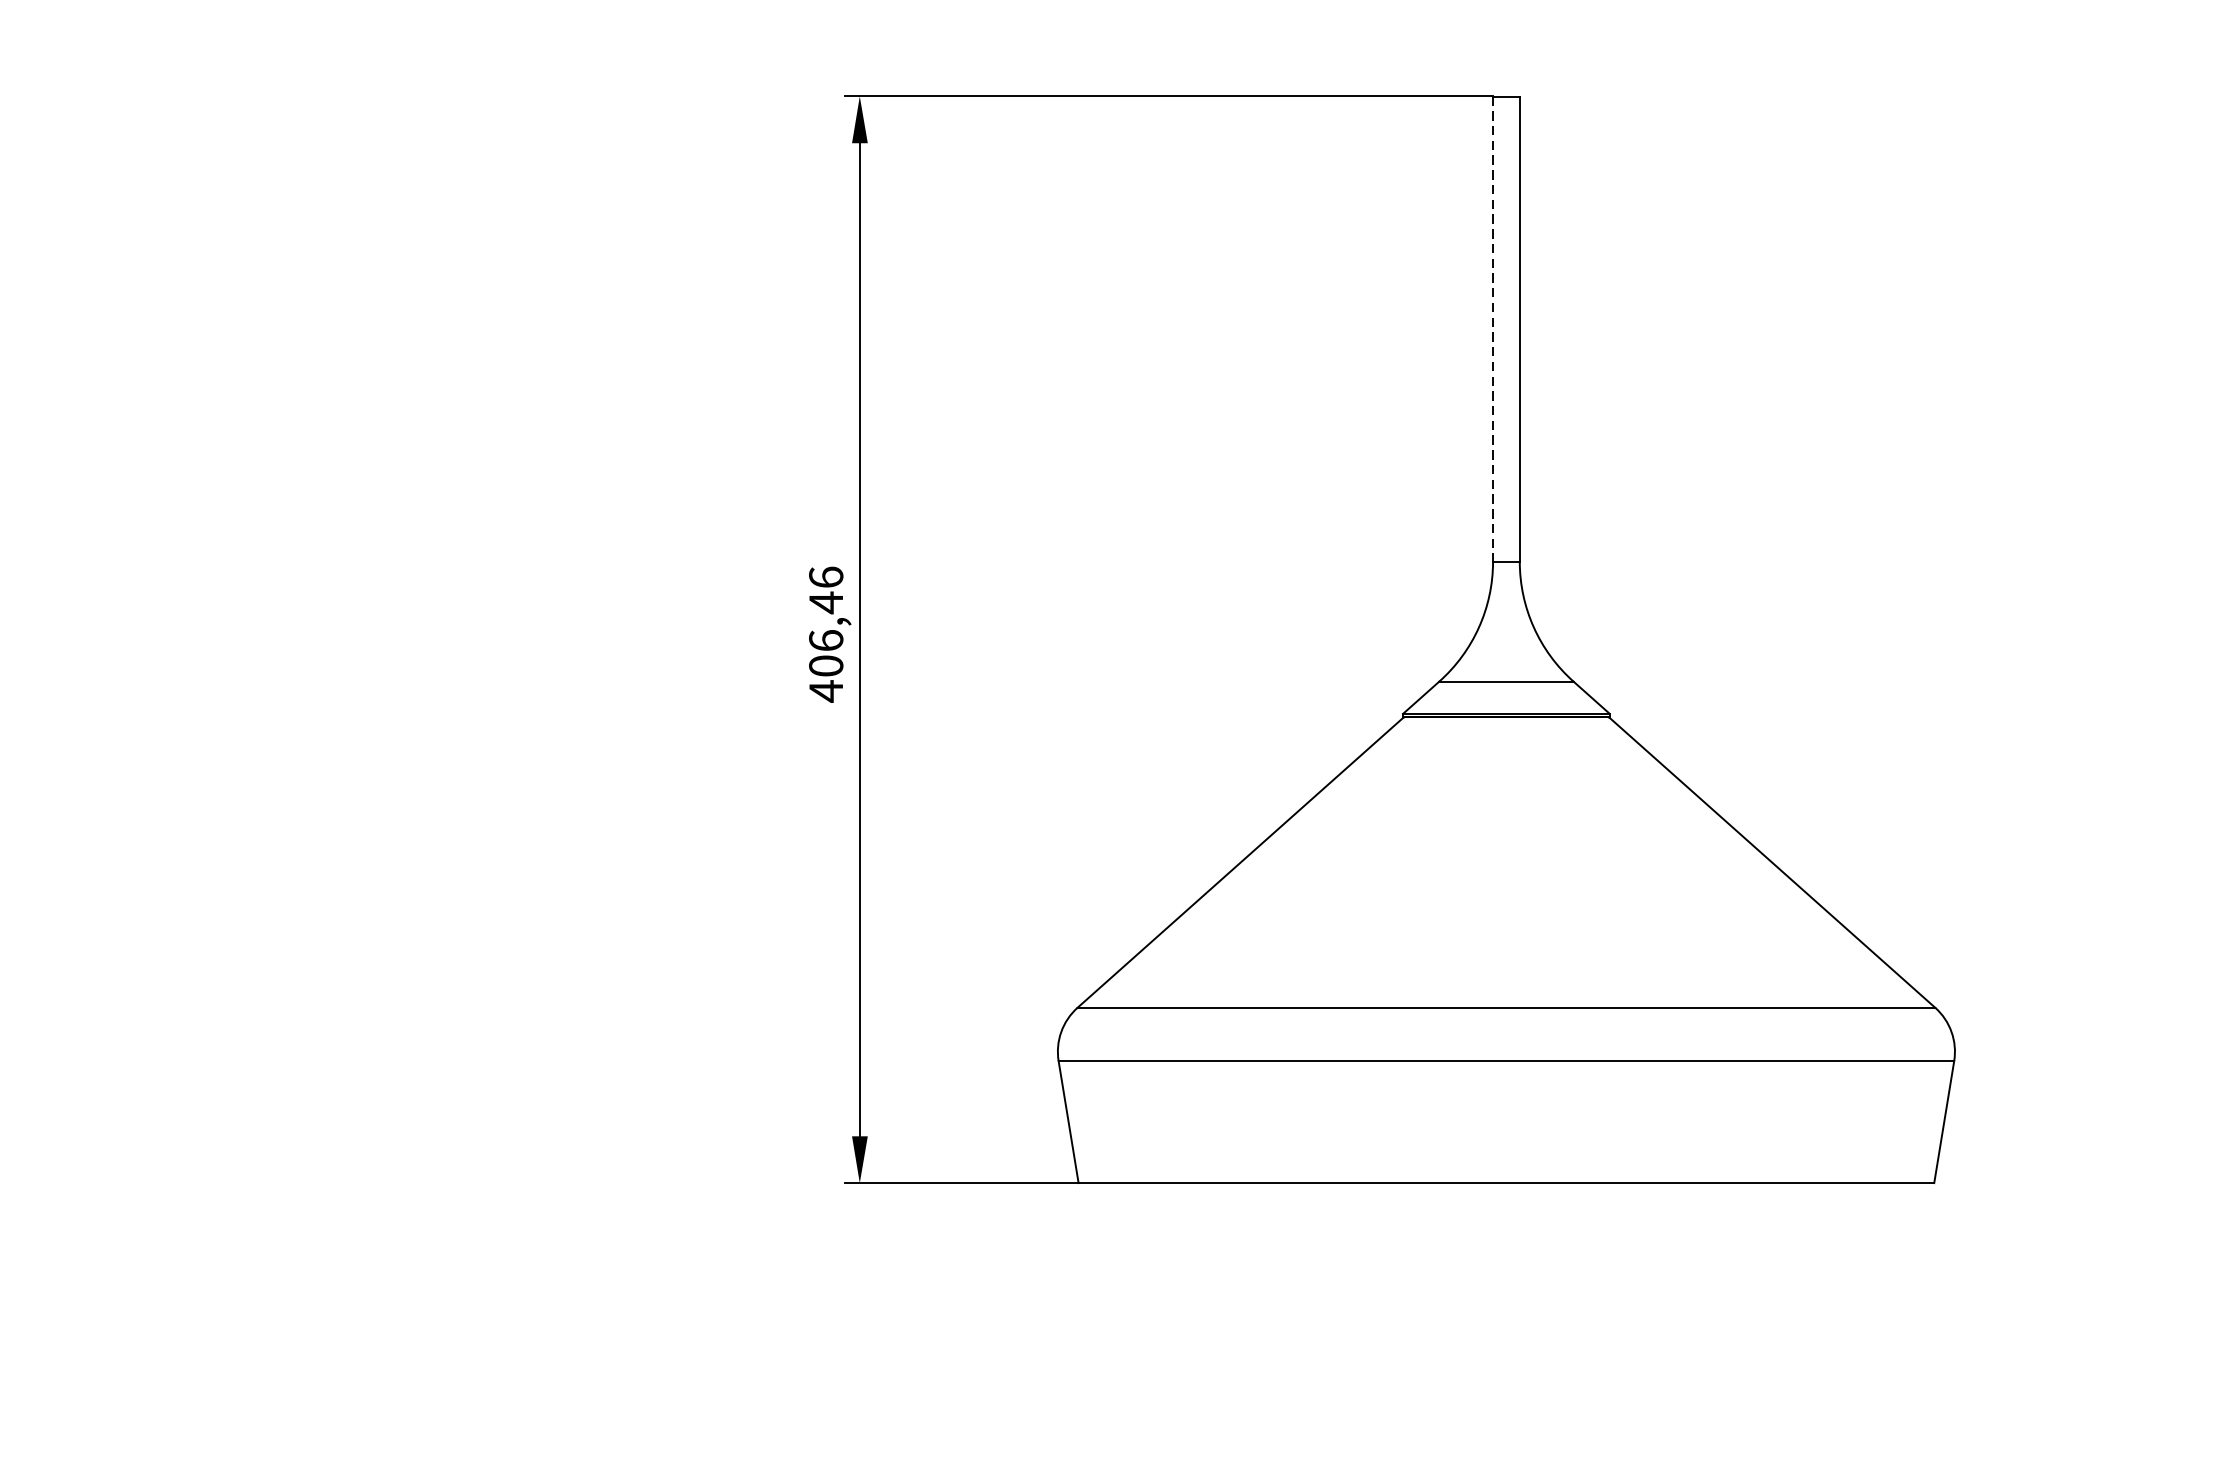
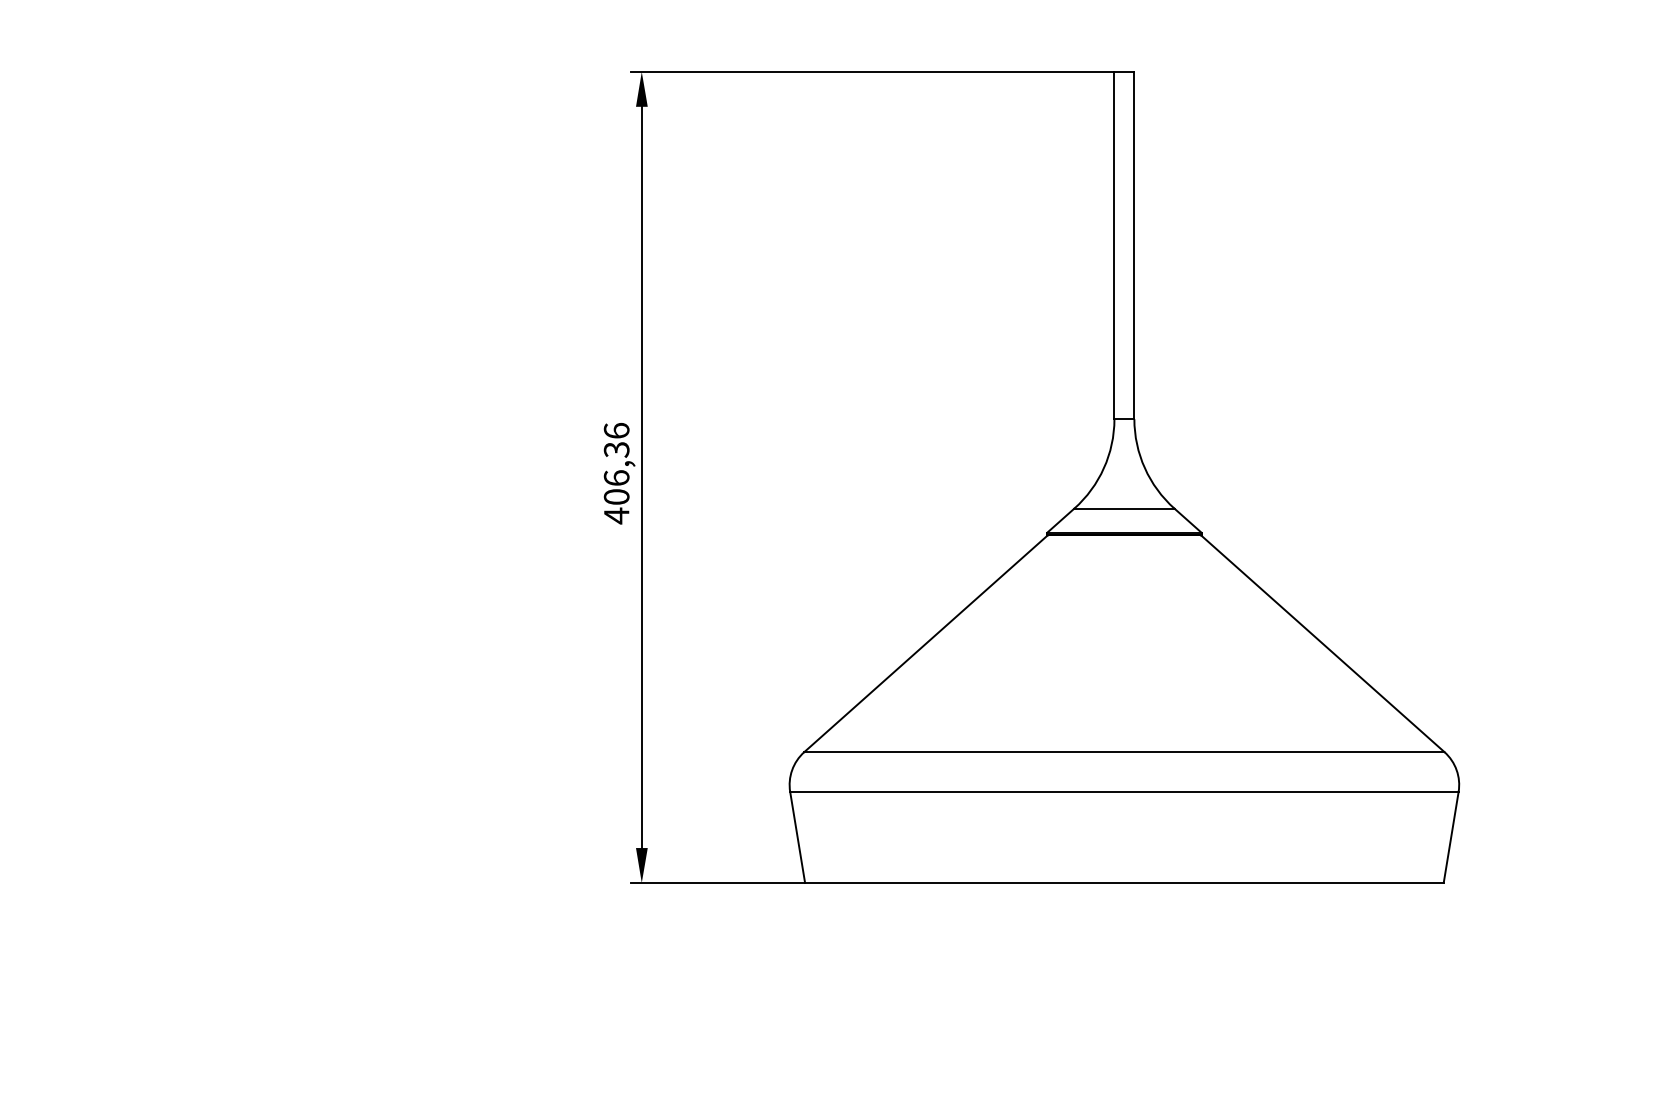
line: (1493, 329) -> (1114, 245), dashed -> solid
text: (825, 602) -> (616, 449), 406,46 -> 406,36

